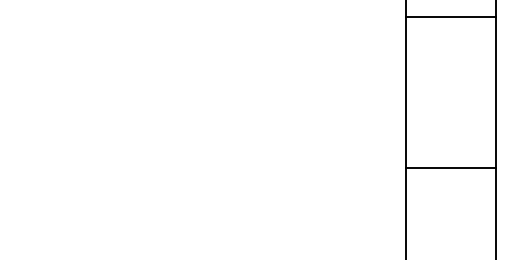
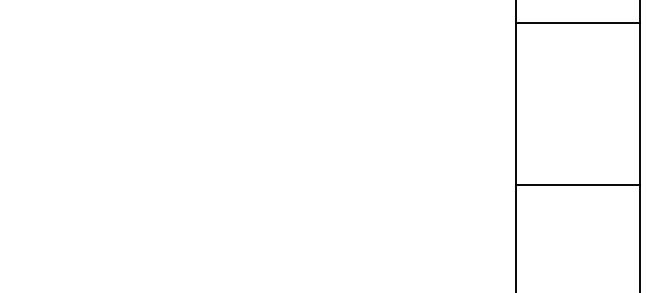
line: (451, 16) -> (578, 22), moved
line: (451, 168) -> (578, 185), moved

